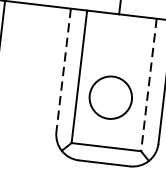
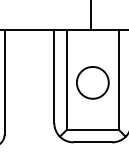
line: (63, 70) -> (54, 76), dashed -> solid
line: (149, 85) -> (119, 80), dashed -> solid
circle: (110, 97) -> (92, 82), moved

